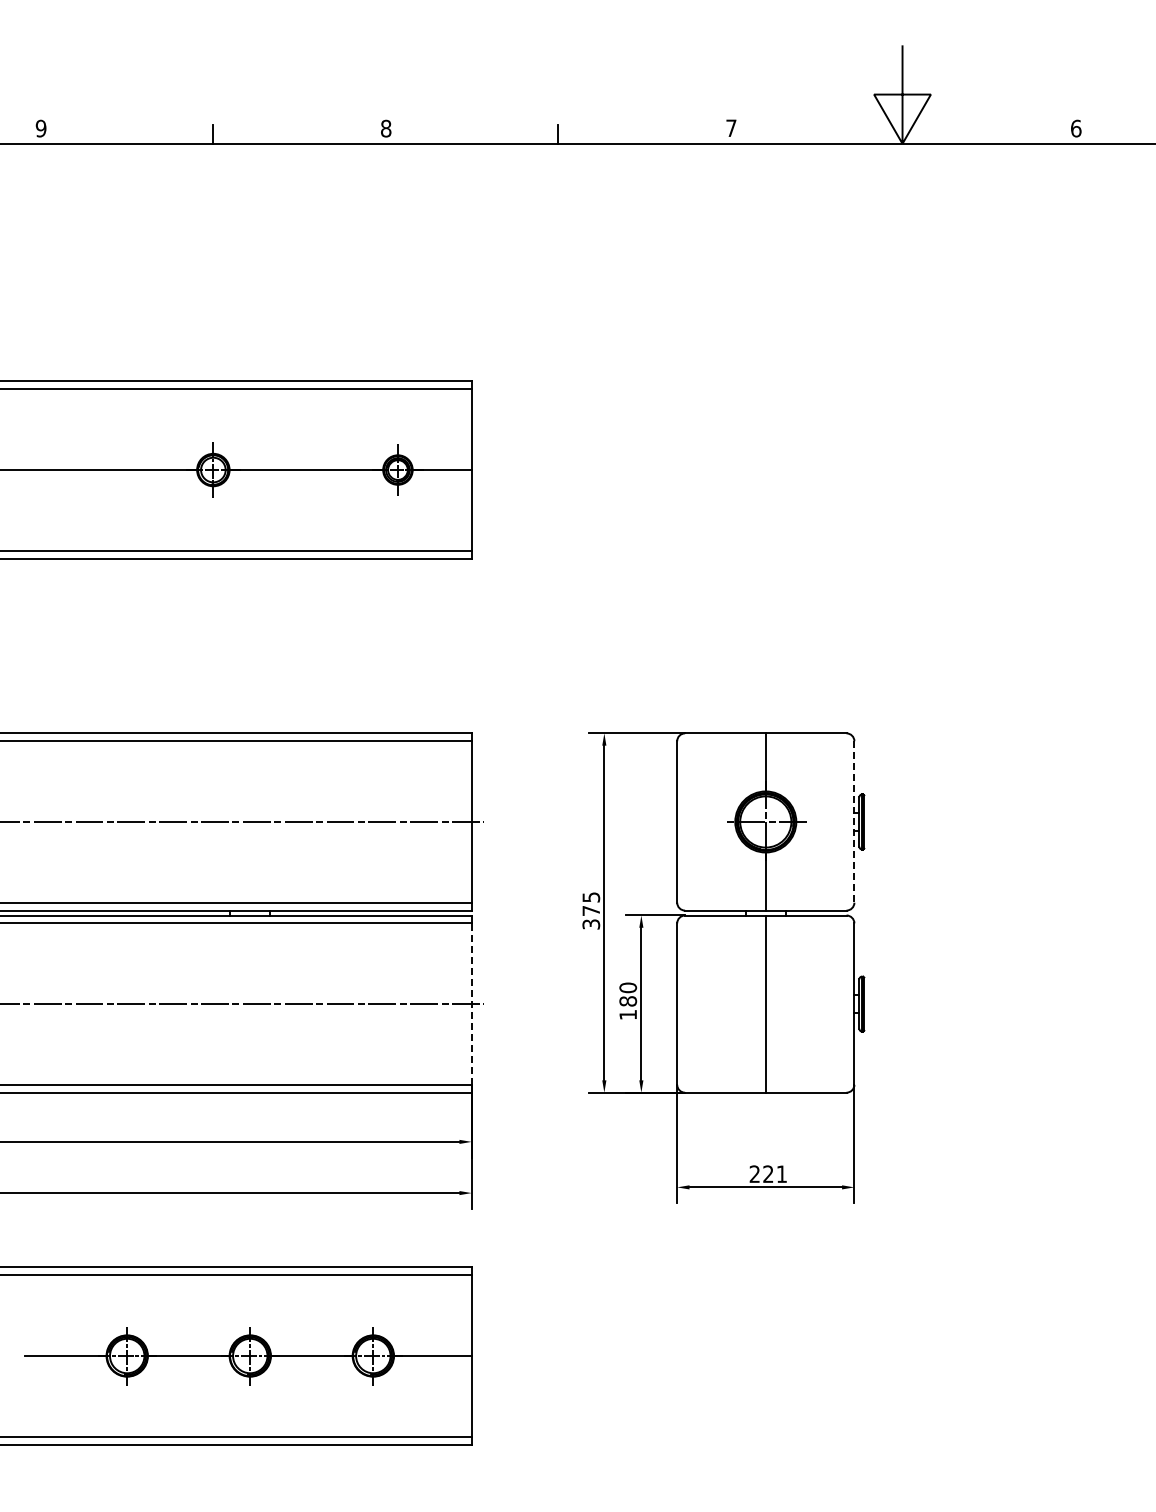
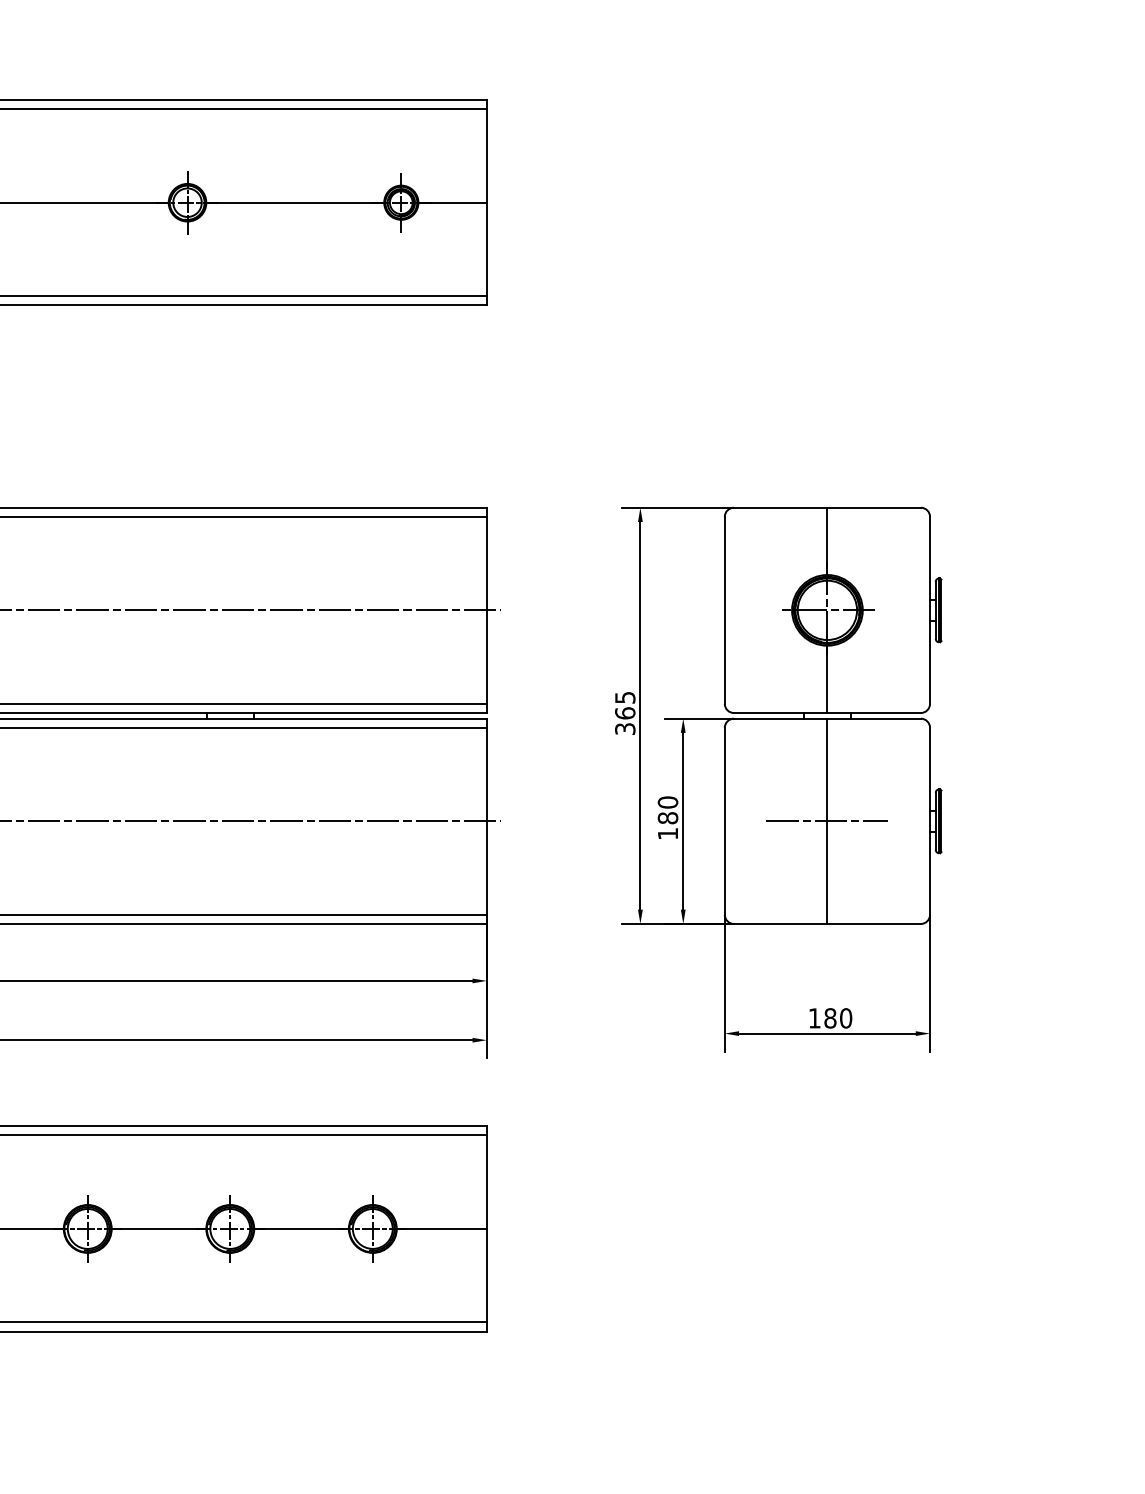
line: (854, 821) -> (930, 609), dashed -> solid
text: (591, 910) -> (625, 712), 375 -> 365
line: (471, 1004) -> (486, 821), dashed -> solid
line: (765, 1004) -> (827, 821), added
text: (768, 1174) -> (830, 1018), 221 -> 180

